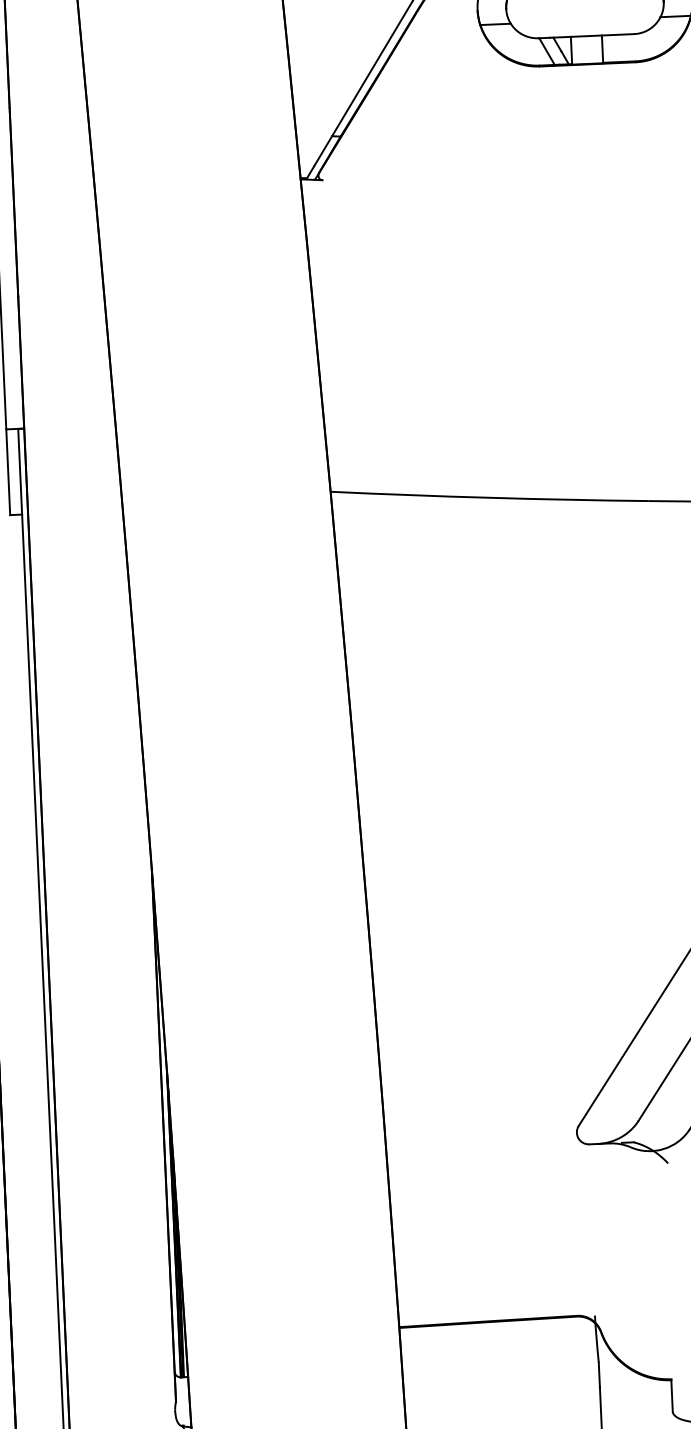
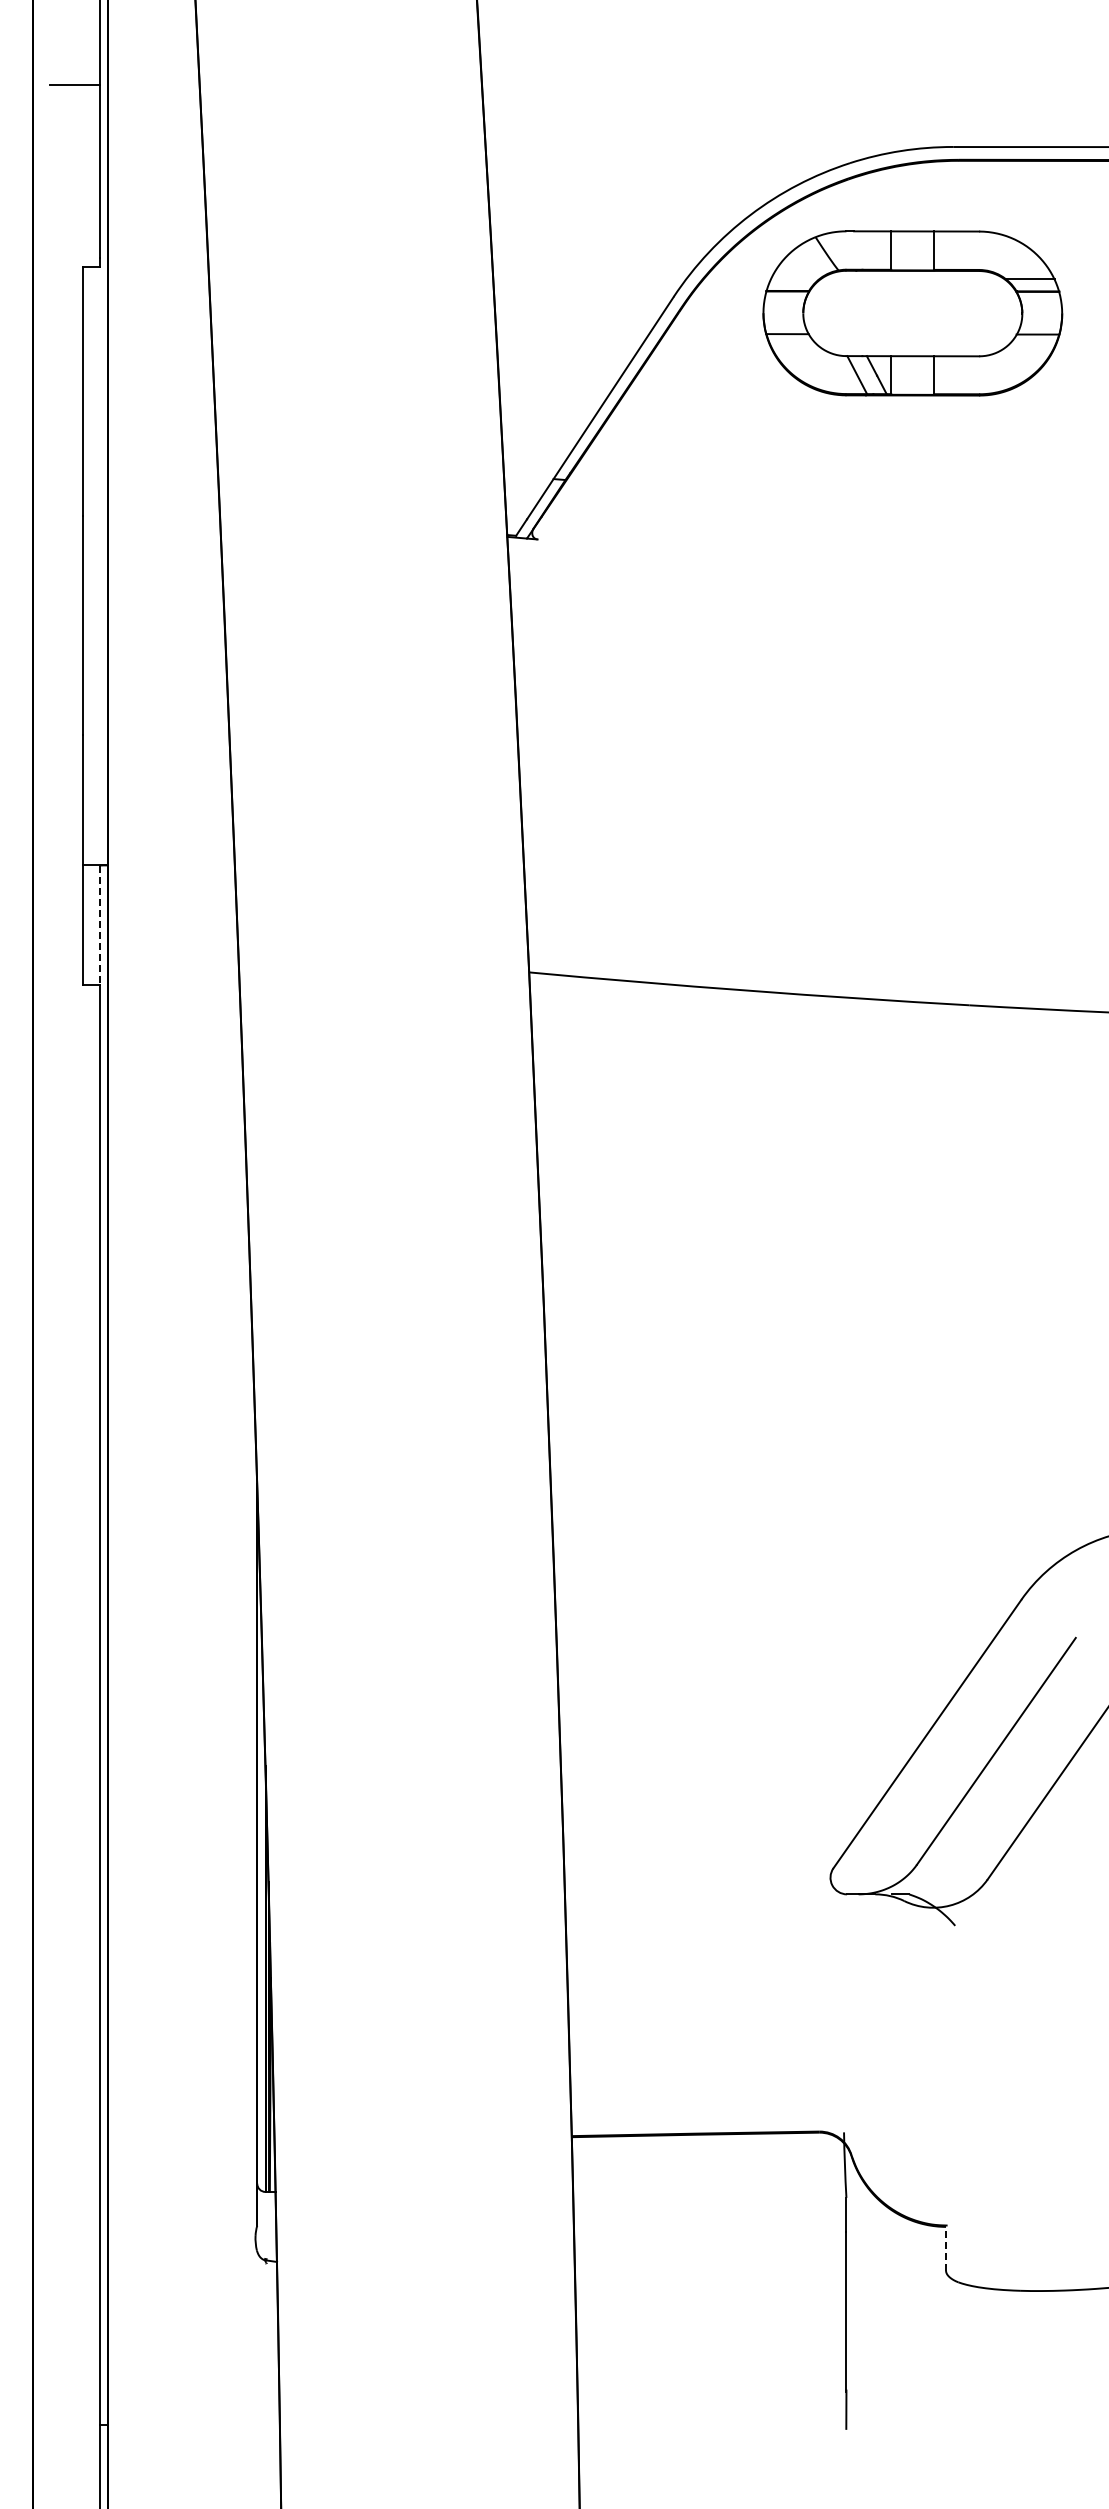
line: (20, 472) -> (99, 925), solid -> dashed
line: (672, 1395) -> (946, 2248), solid -> dashed

